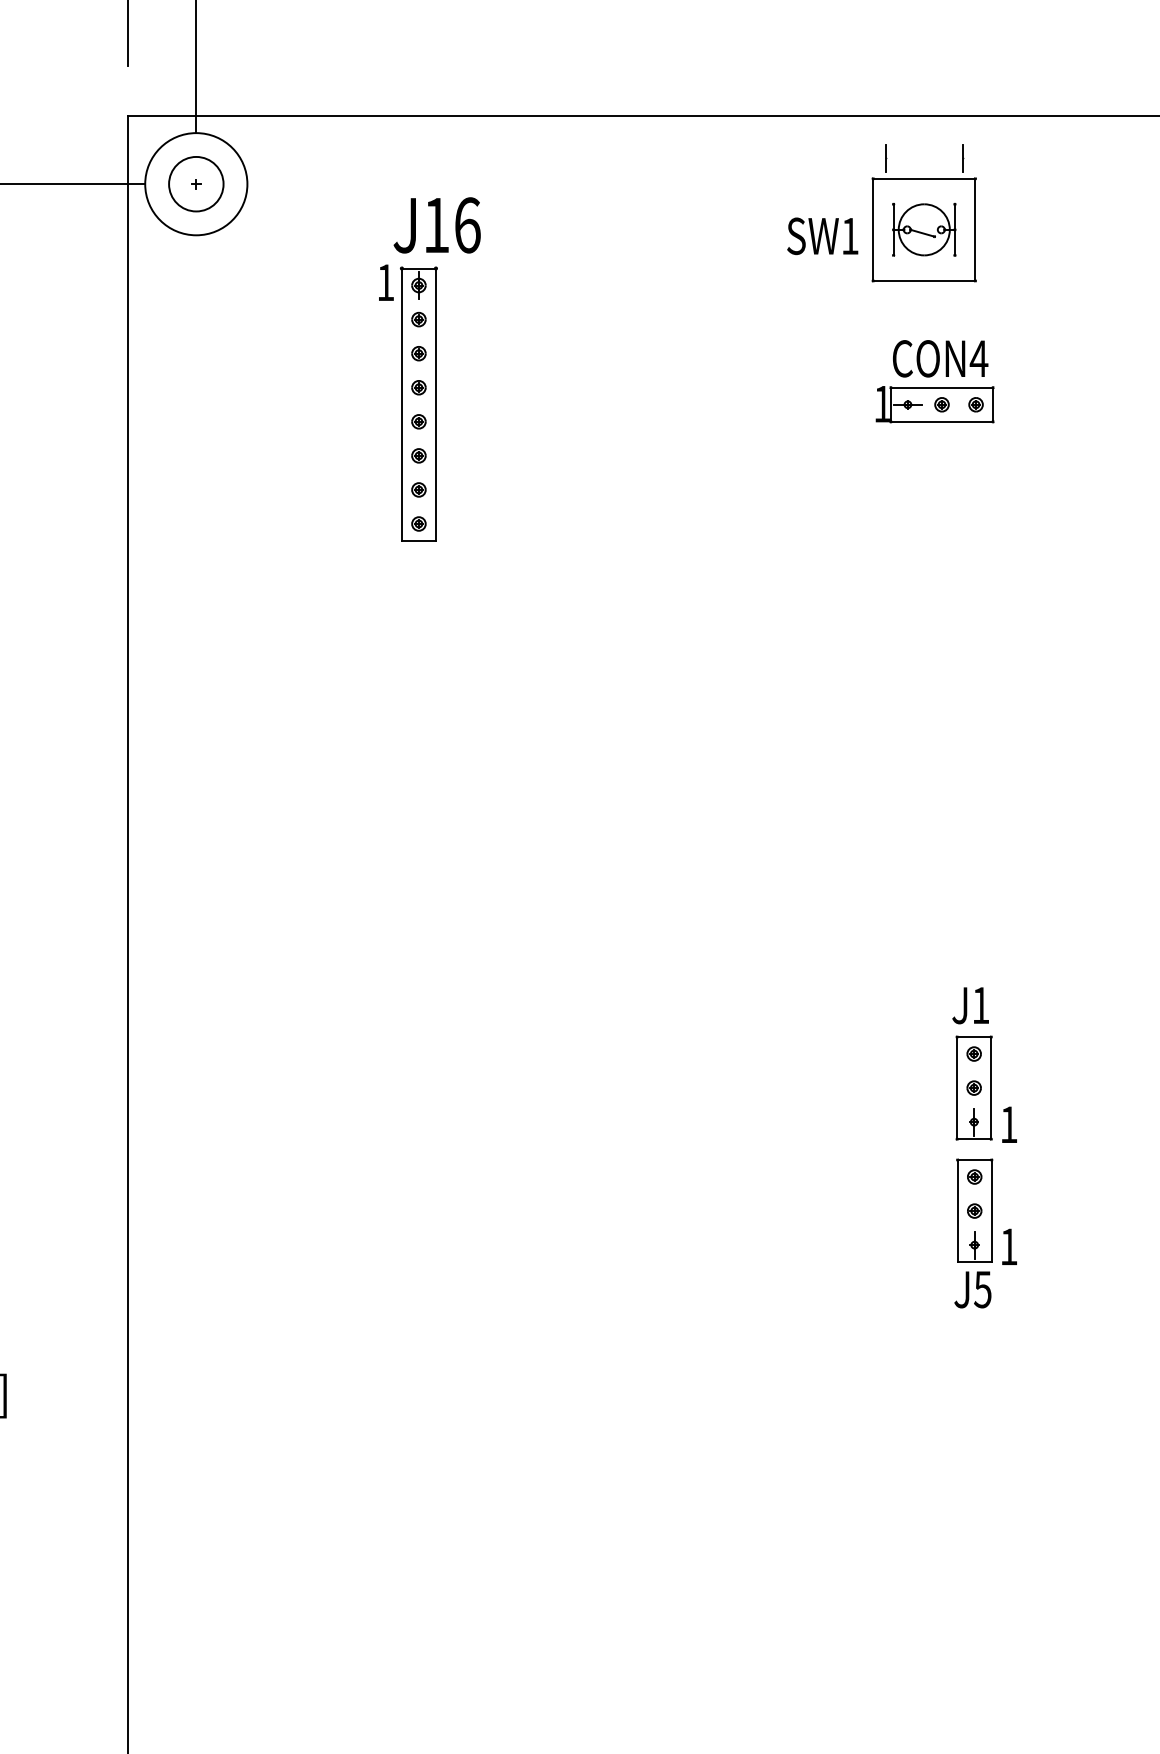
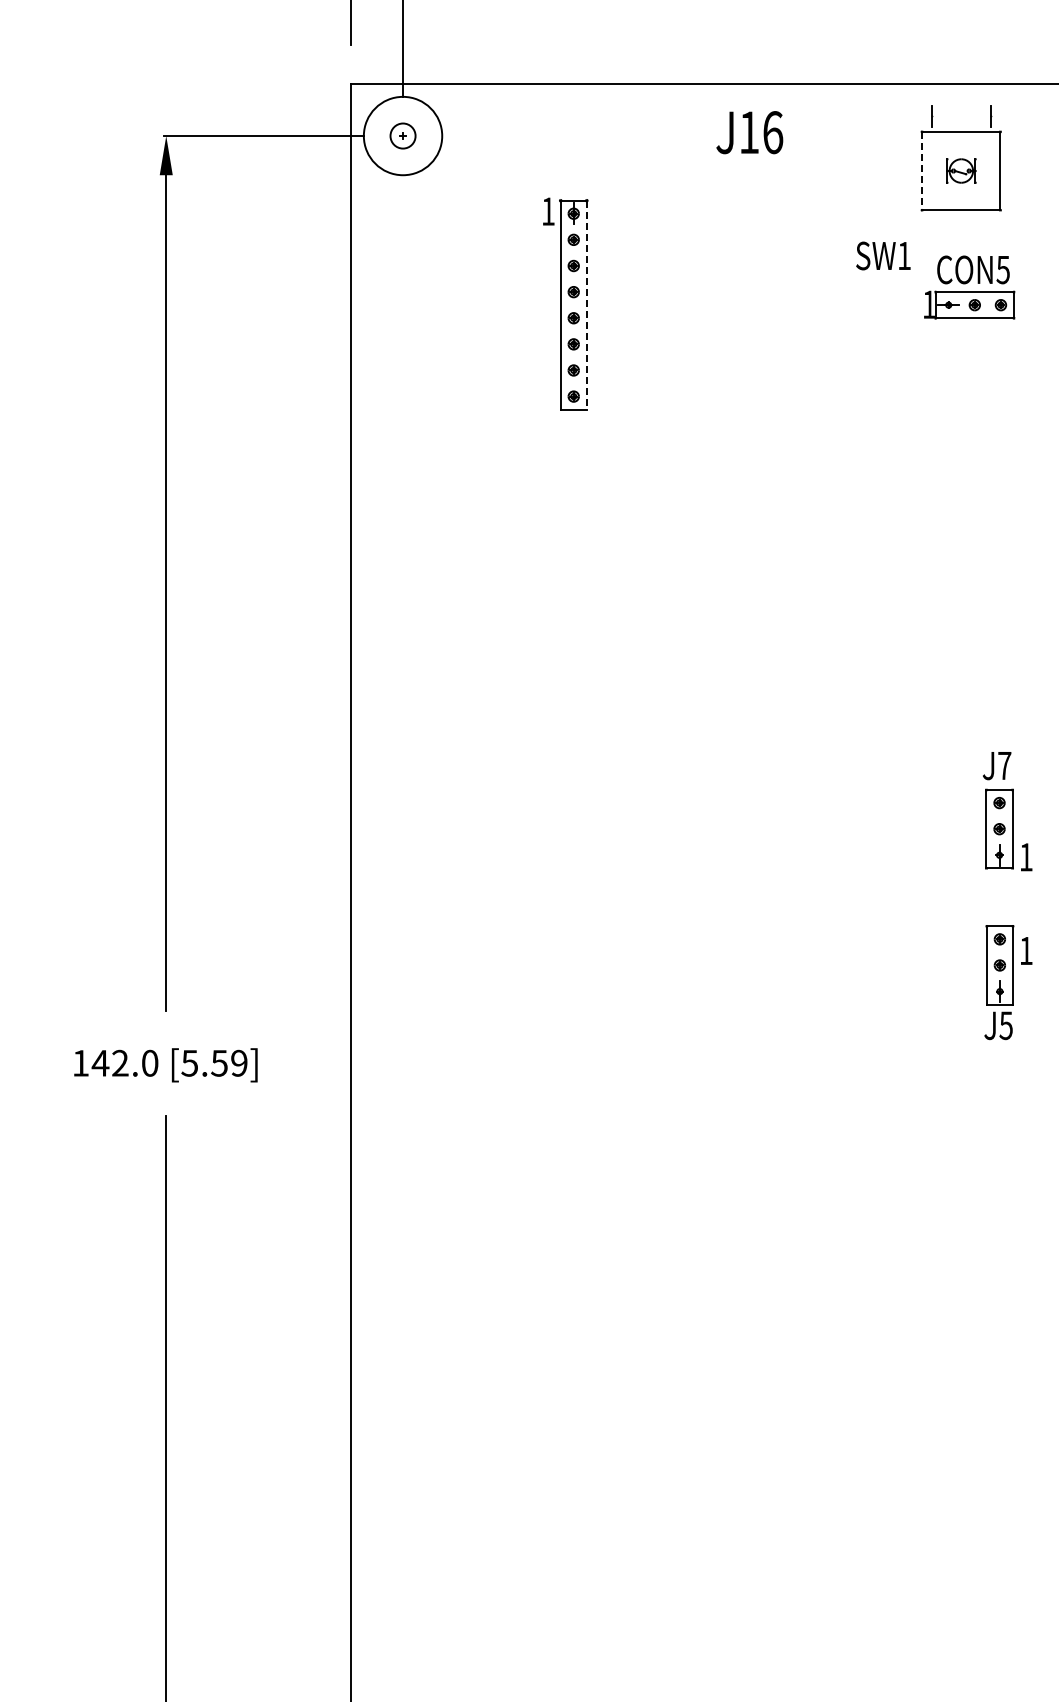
circle: (195, 183) -> (402, 135), size x0.6
text: (436, 225) -> (749, 132), moved
part: (924, 229) -> (961, 170), size x0.6
line: (873, 230) -> (922, 171), solid -> dashed
text: (822, 235) -> (883, 255), moved
text: (979, 359) -> (1003, 270), CON4 -> CON5
line: (435, 405) -> (586, 305), solid -> dashed
text: (980, 1005) -> (1004, 765), J1 -> J7
part: (974, 1233) -> (999, 982), moved

